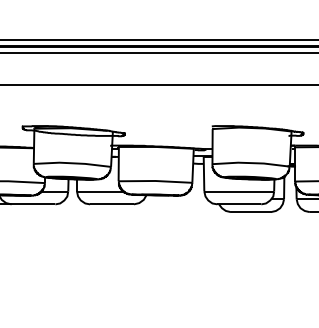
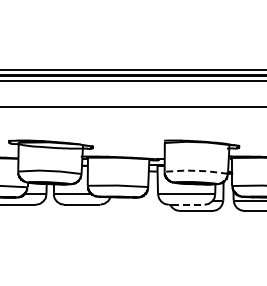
line: (251, 162) -> (196, 170), solid -> dashed
line: (241, 204) -> (188, 204), solid -> dashed

